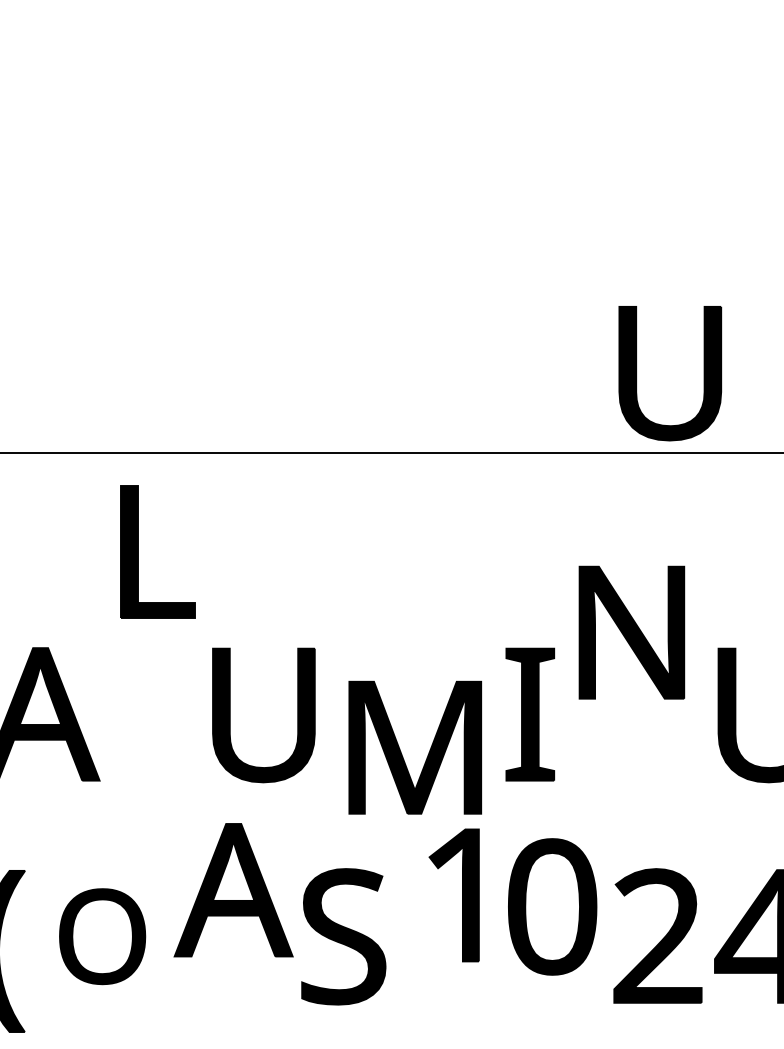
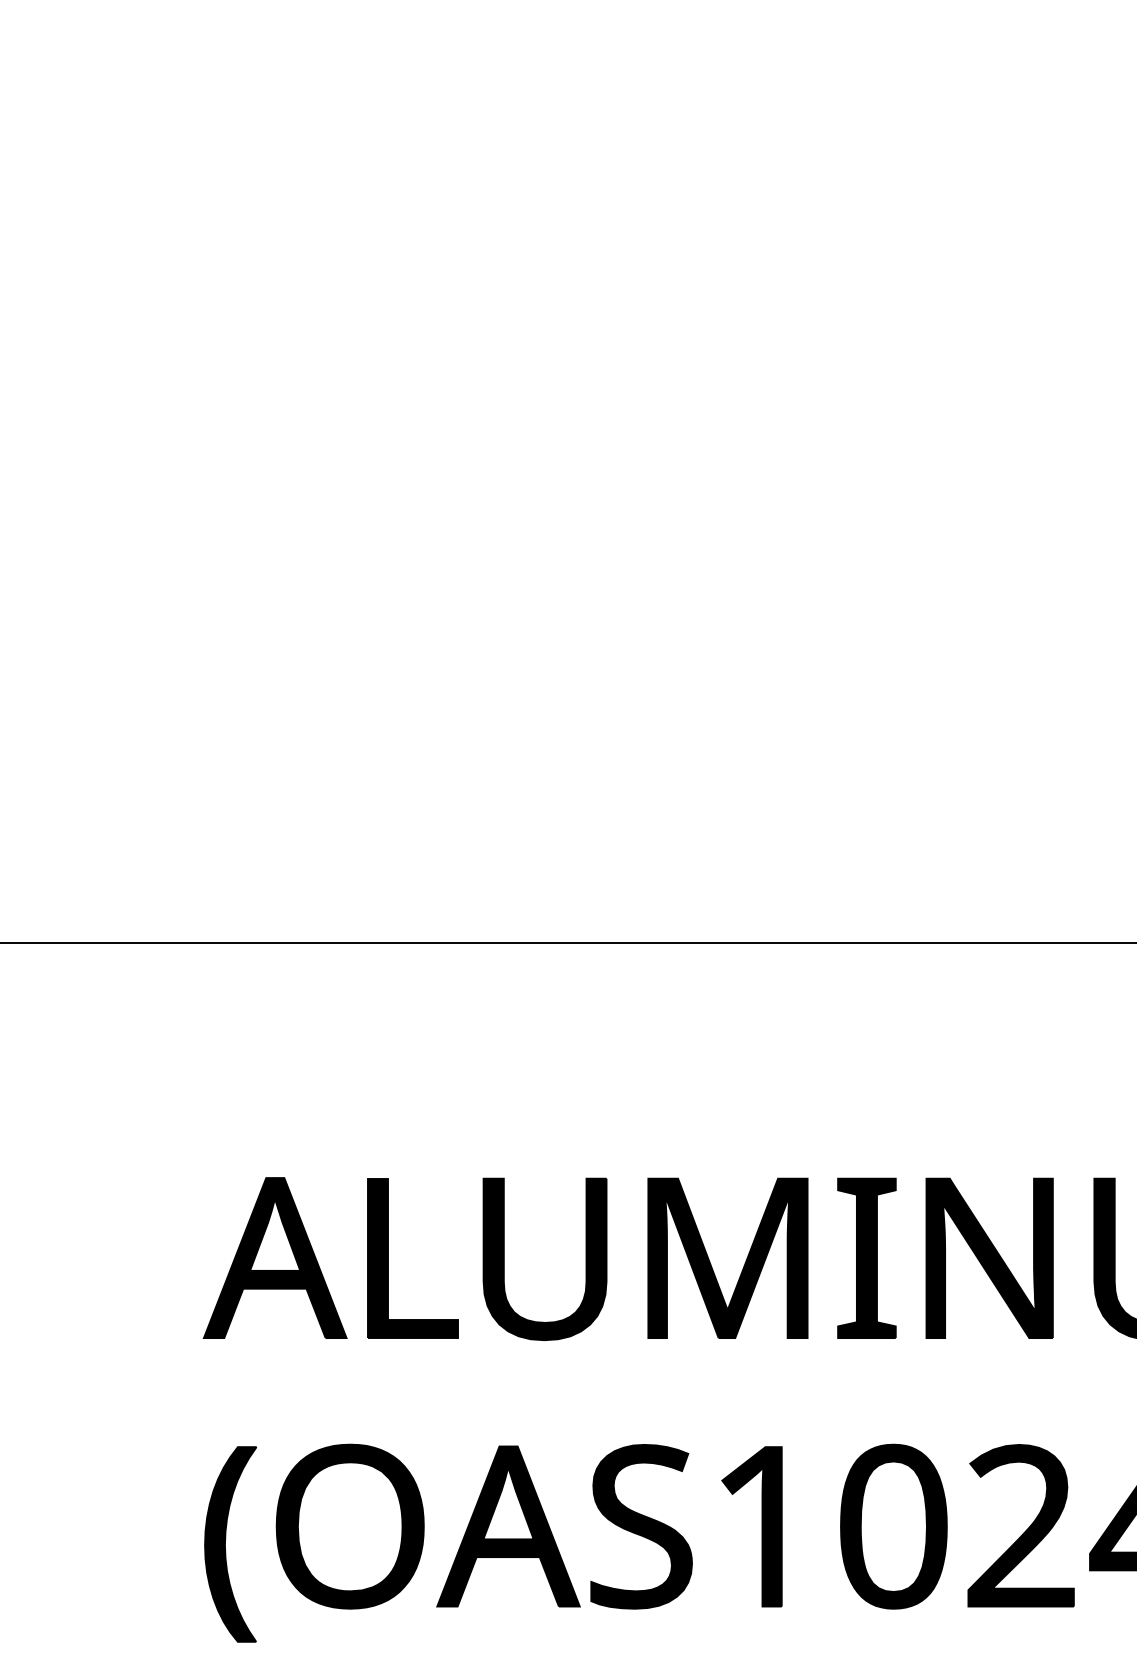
part: (636, 373) -> (995, 846), removed
part: (137, 551) -> (388, 1258), moved
part: (631, 631) -> (989, 1257), moved
part: (400, 750) -> (710, 1261), moved
part: (233, 890) -> (508, 1526), moved
part: (462, 895) -> (761, 1526), moved
part: (552, 906) -> (893, 1526), moved
part: (102, 936) -> (349, 1526), size x1.43

